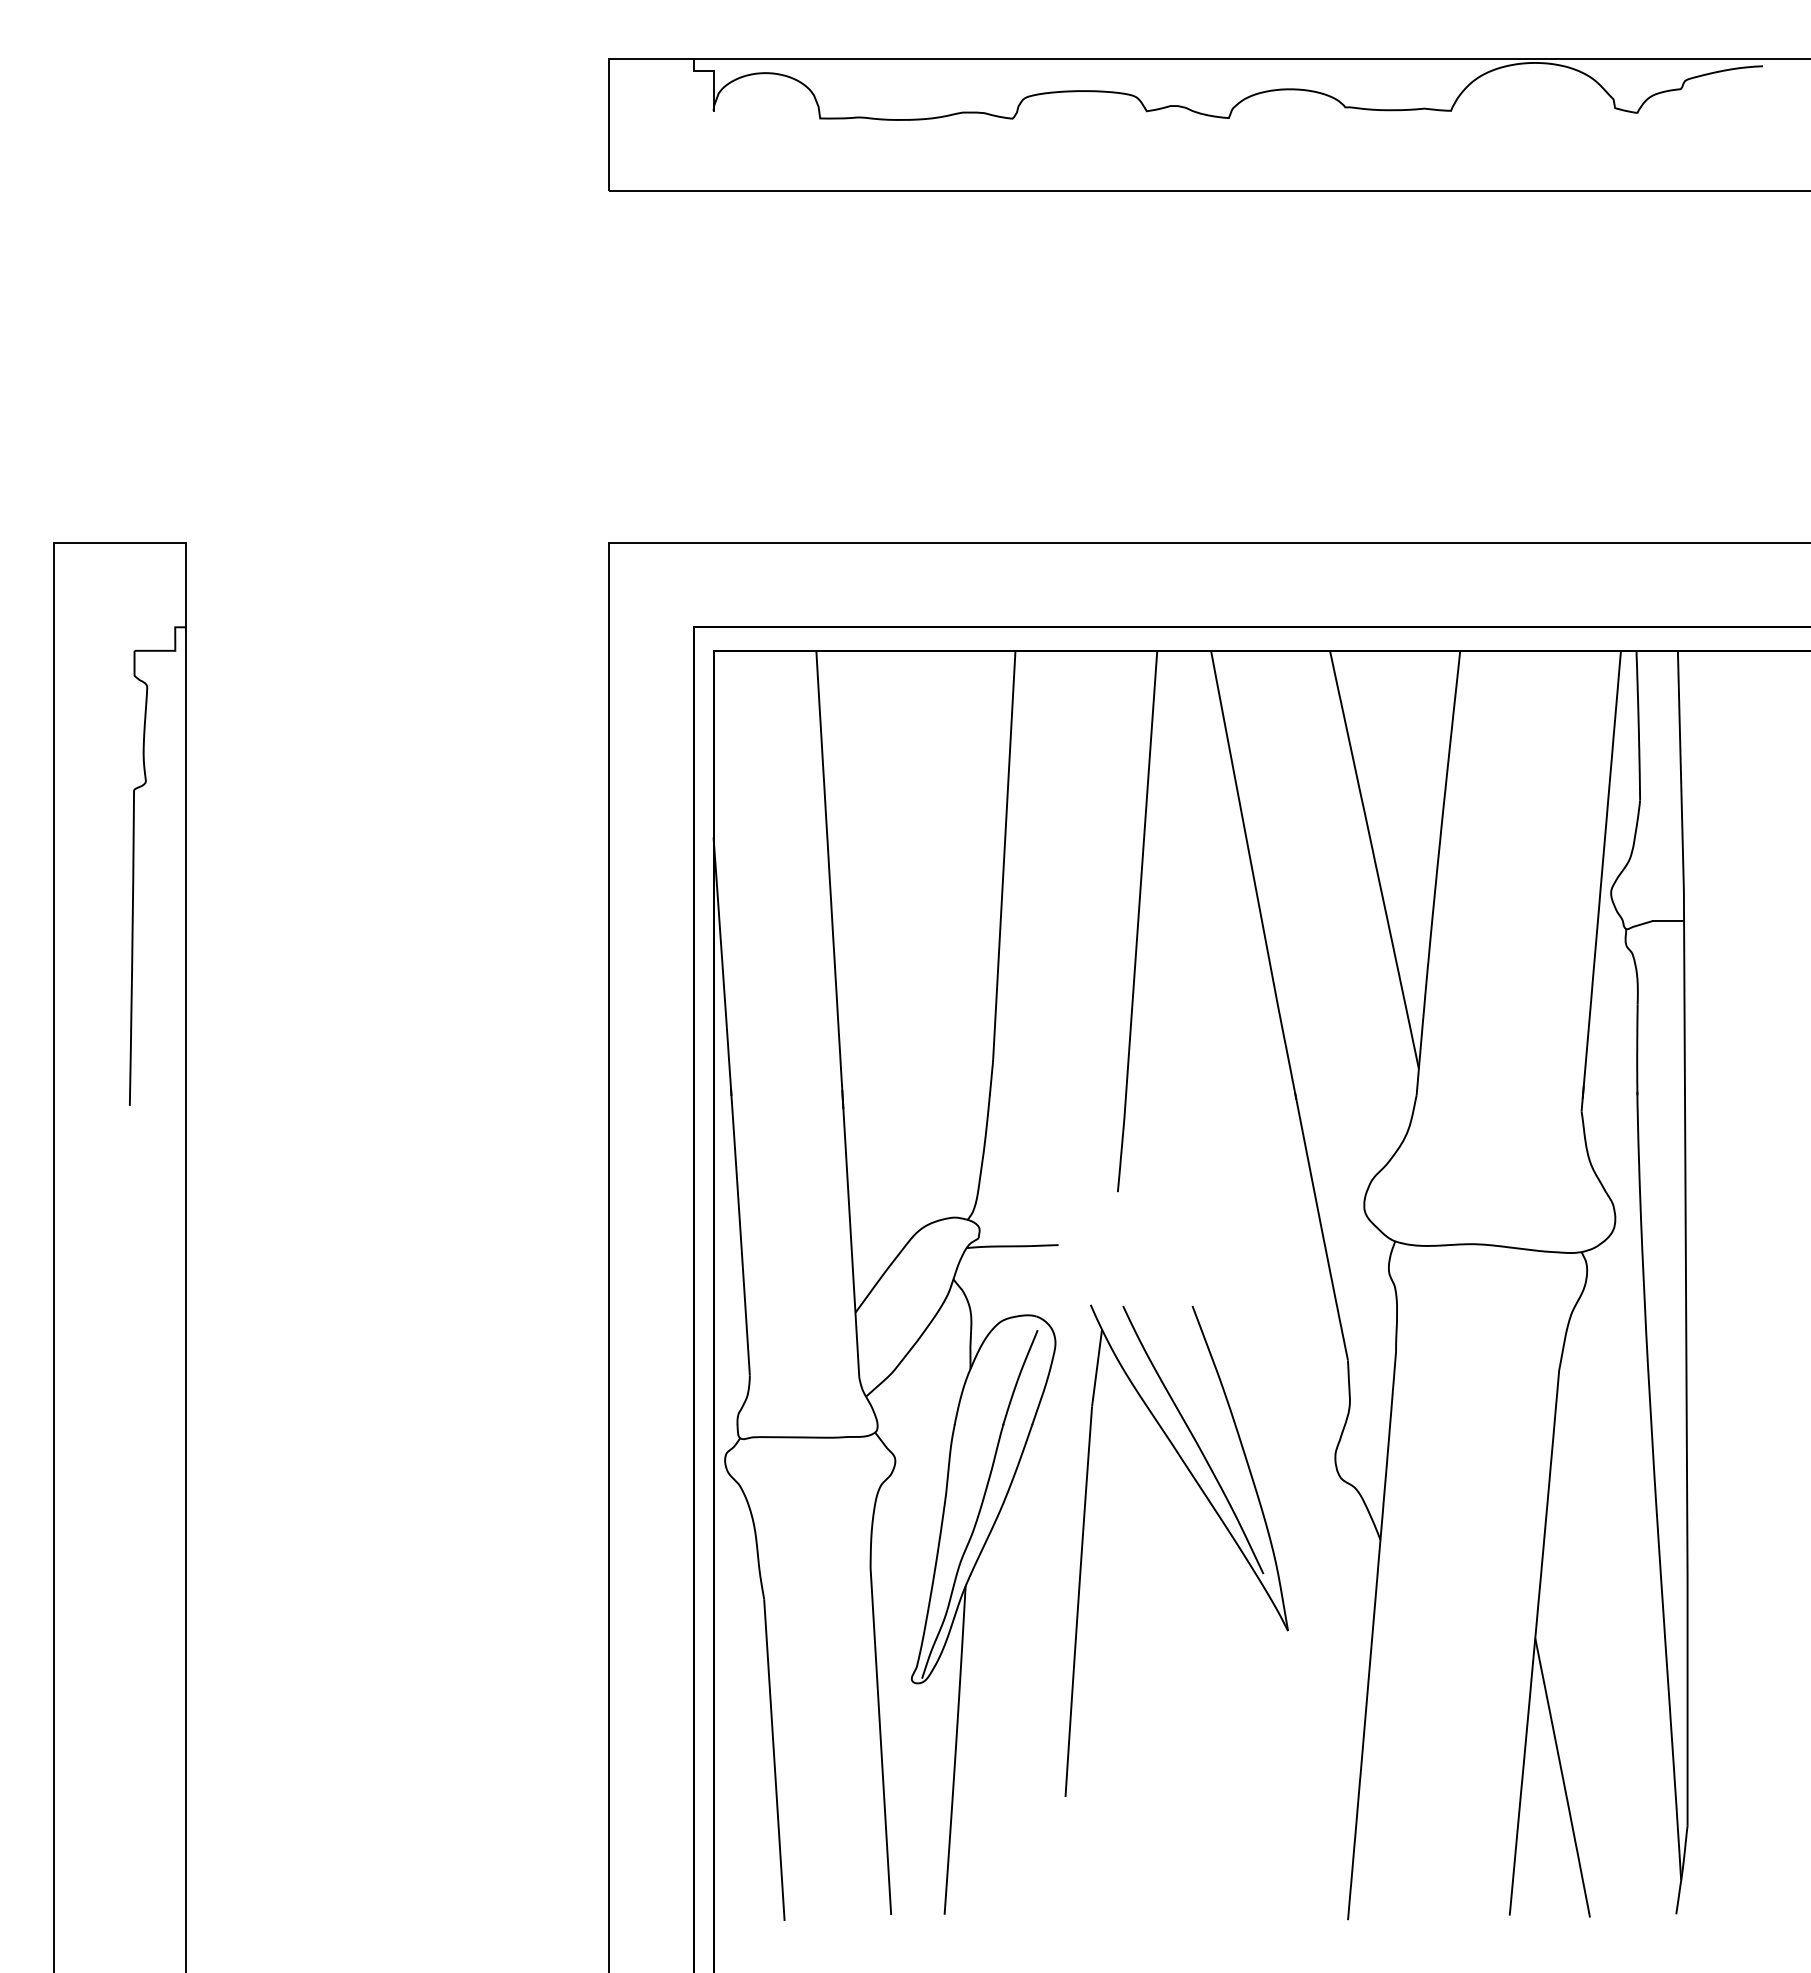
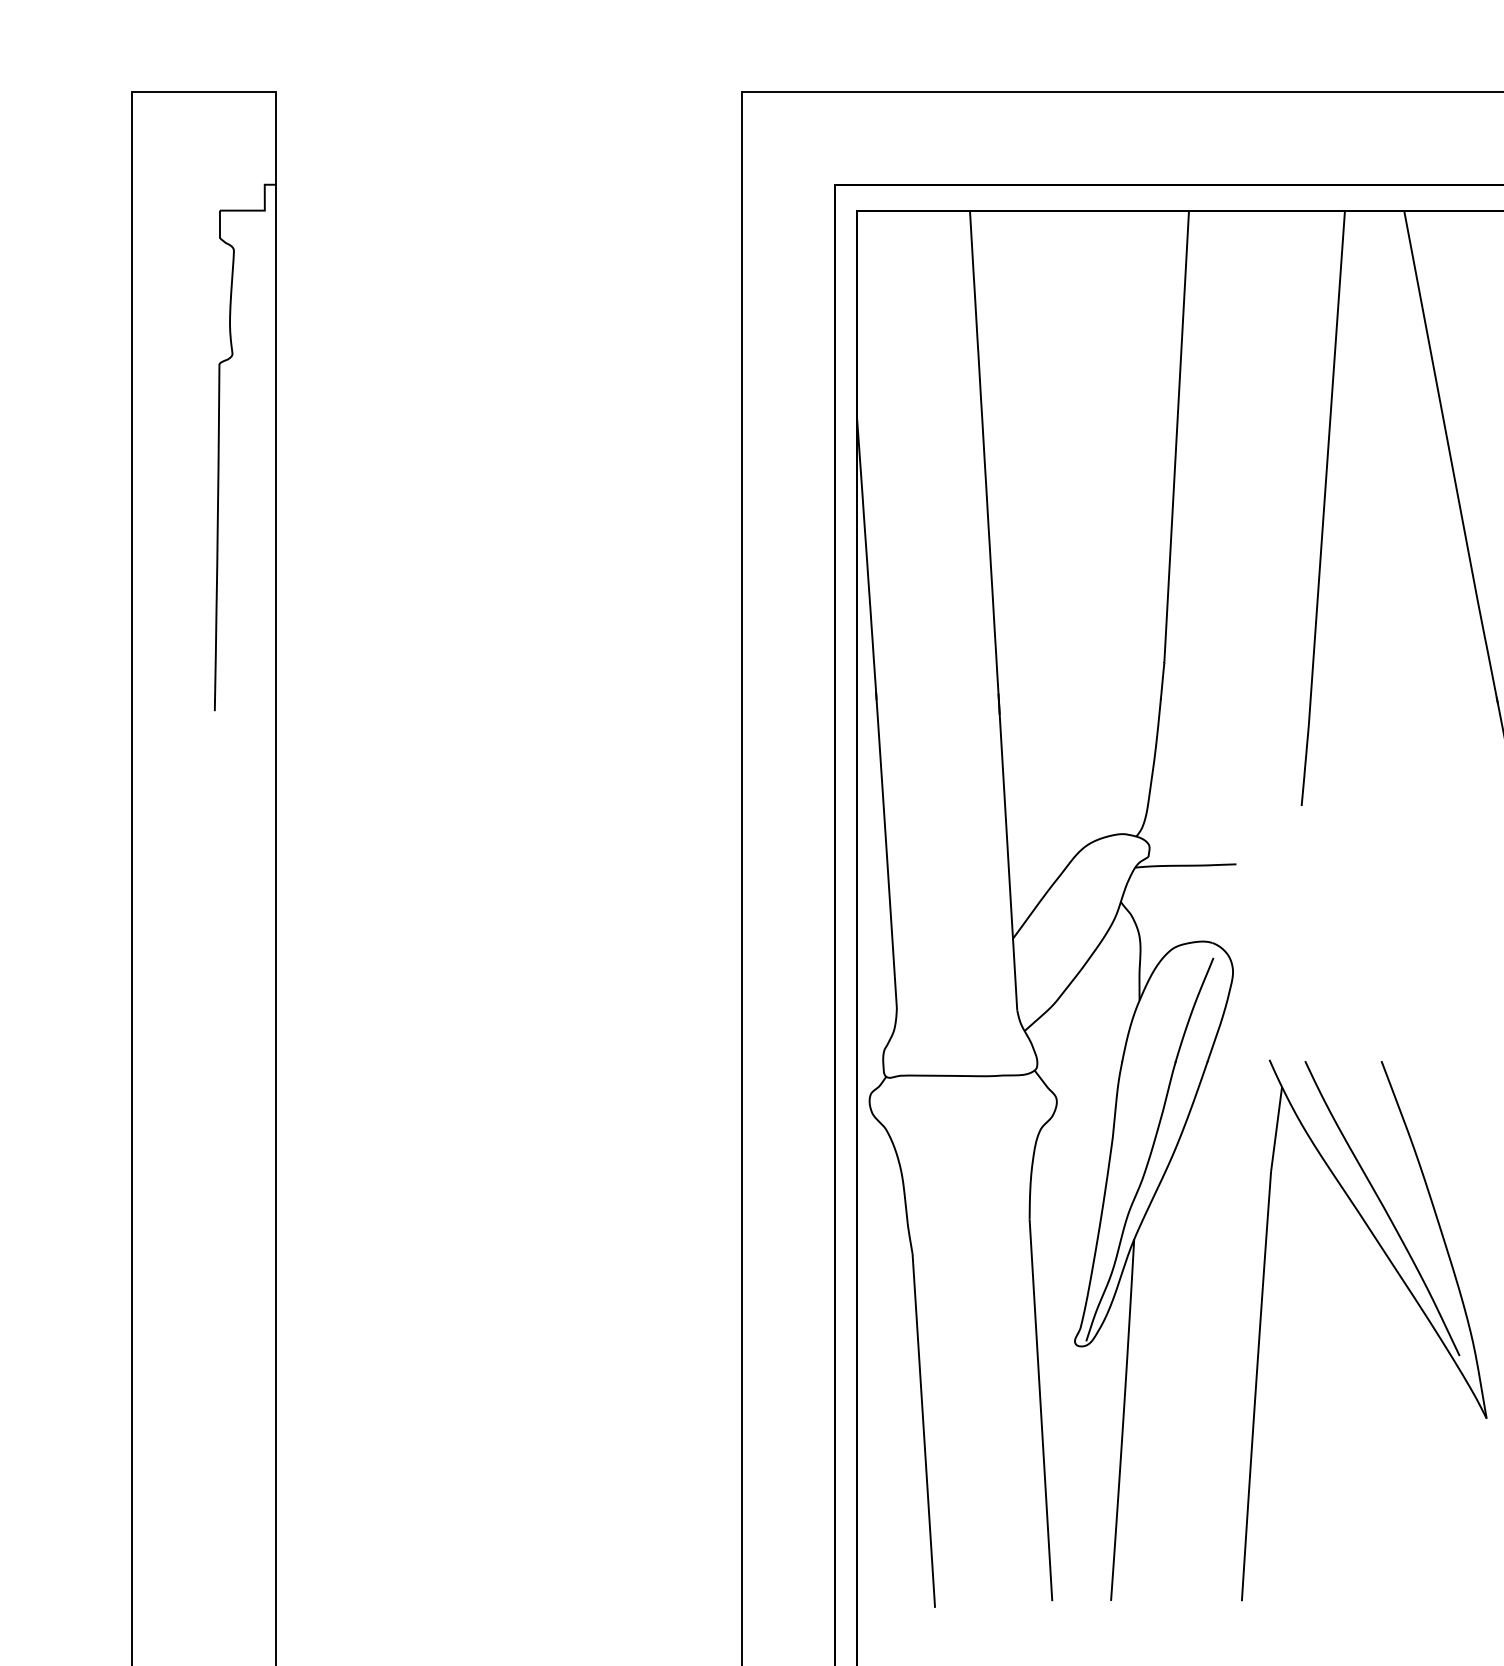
part: (1220, 1520) -> (1412, 1297), moved

